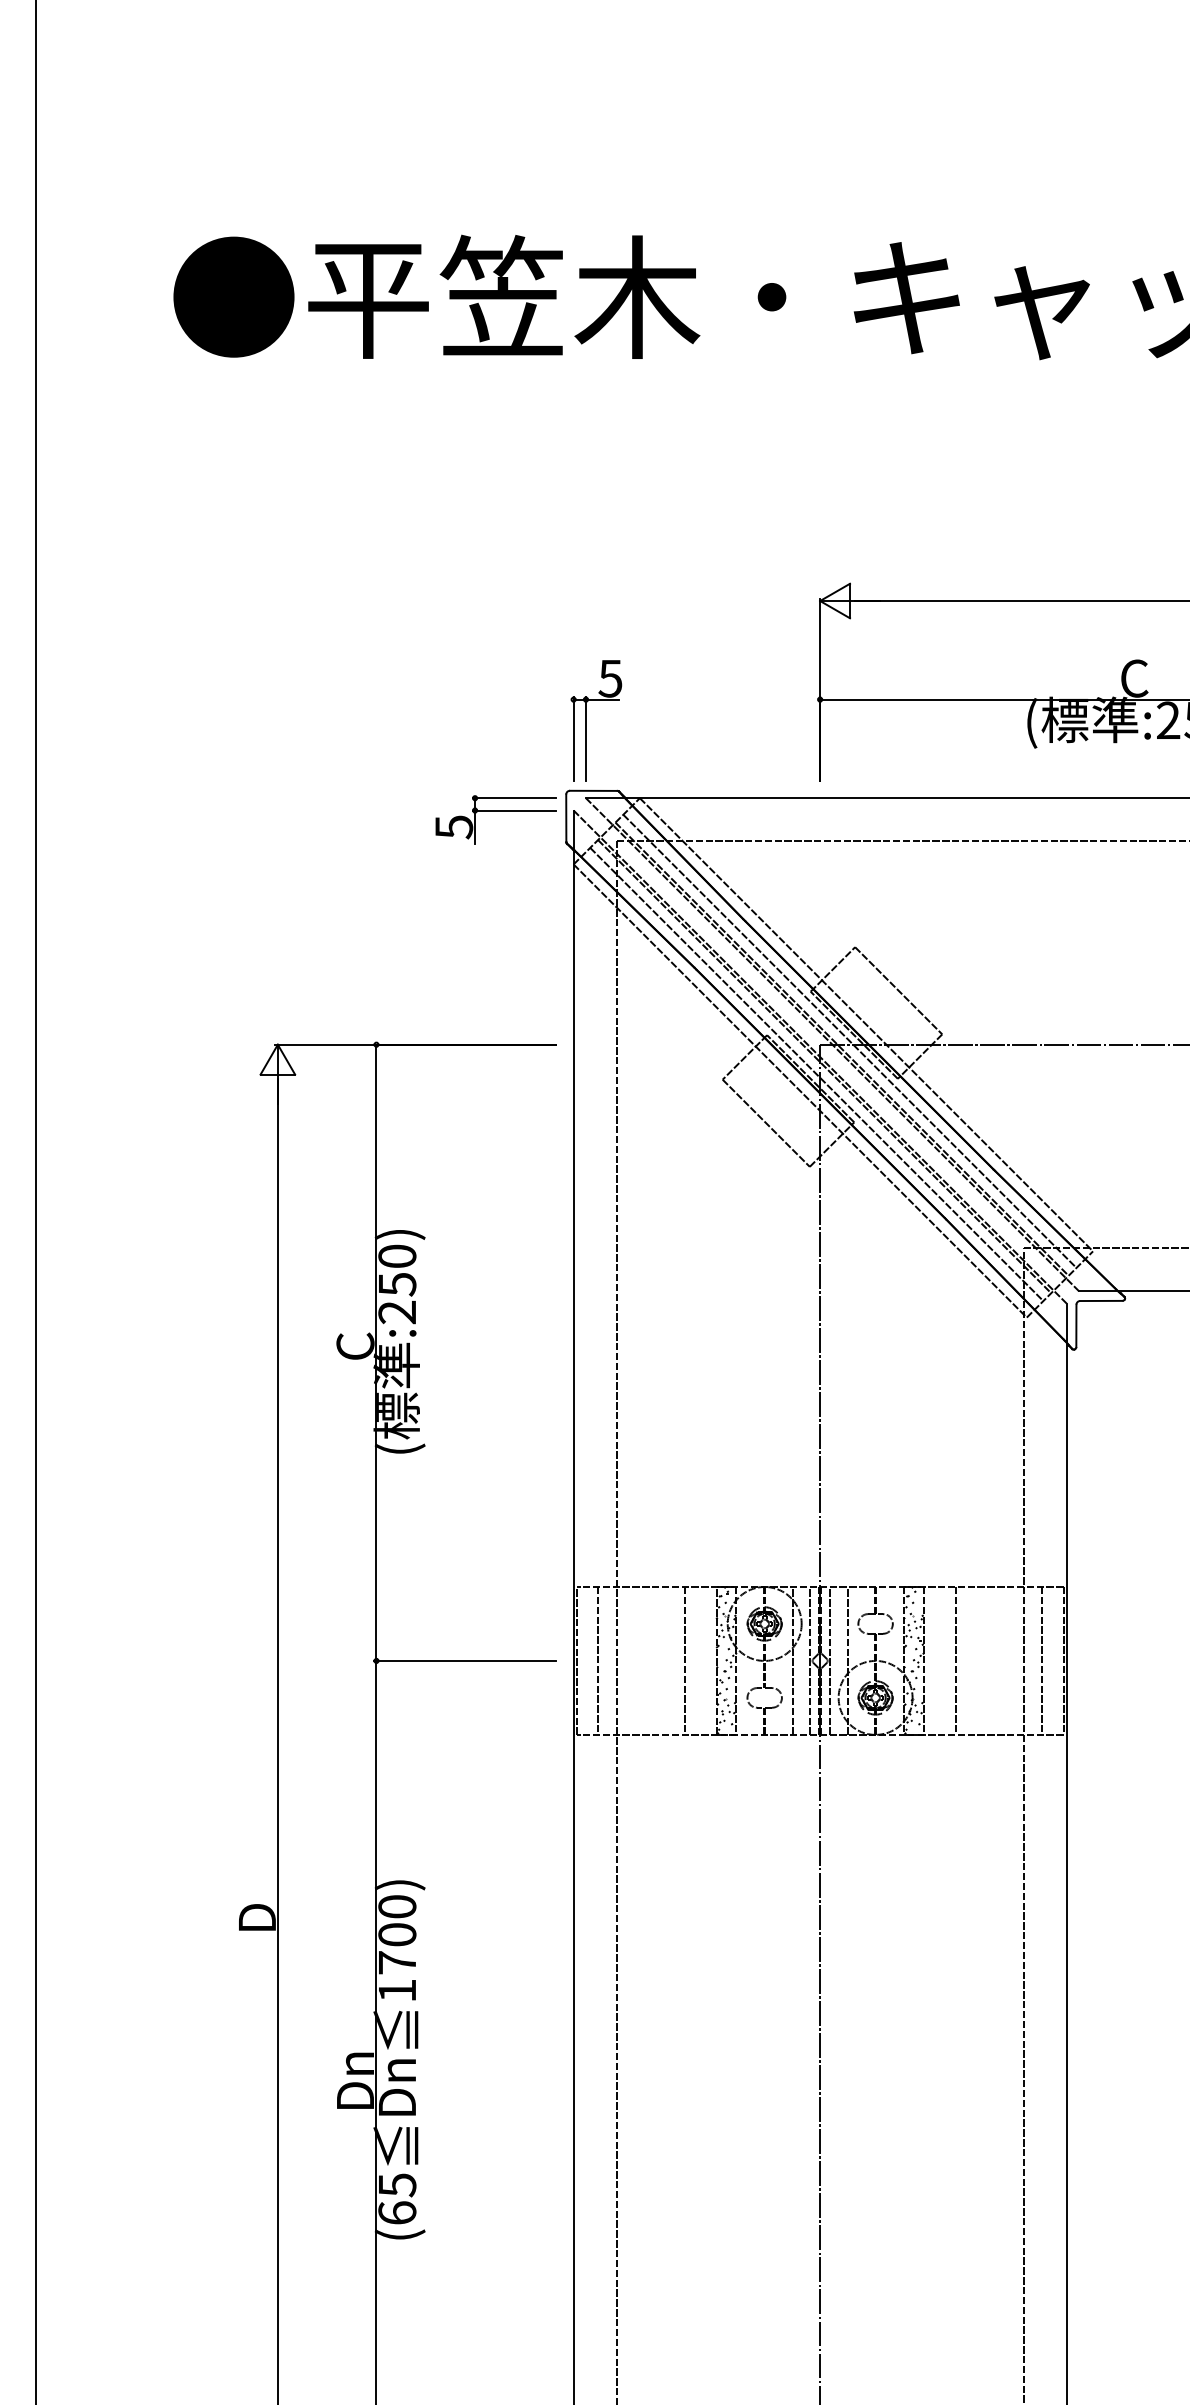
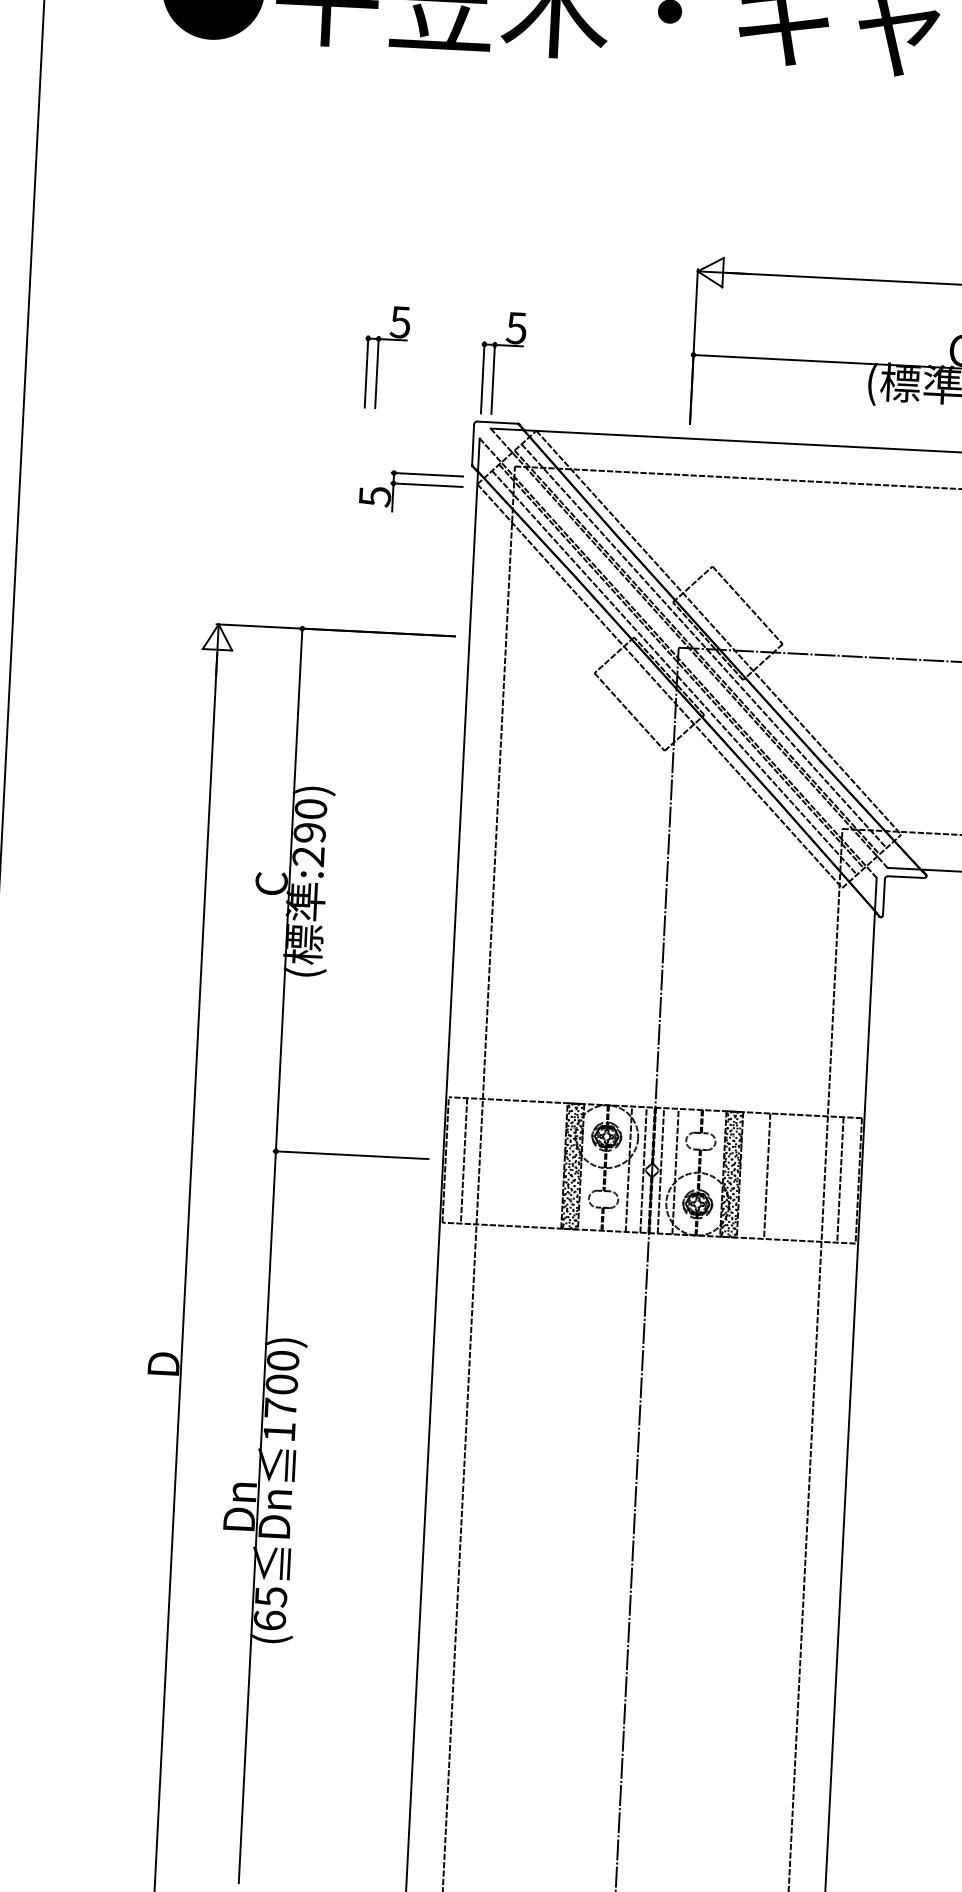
part: (449, 720) -> (378, 356), added
part: (495, 811) -> (410, 485), moved
text: (397, 1284) -> (309, 832), :250) -> :290)
line: (684, 1660) -> (537, 1164), removed

